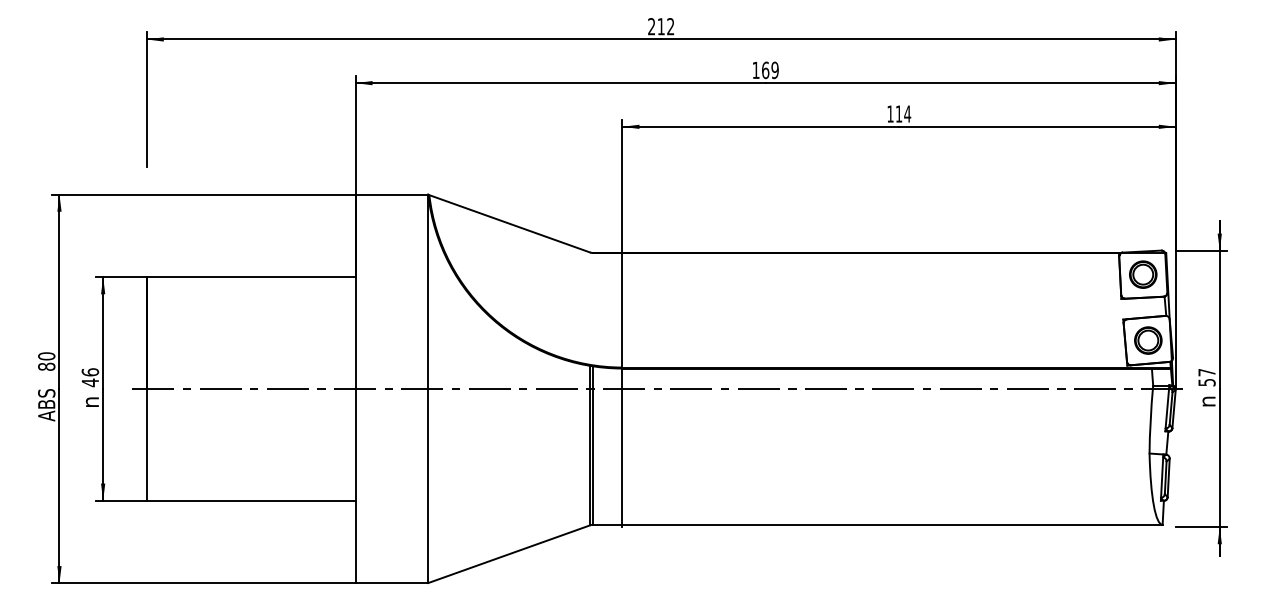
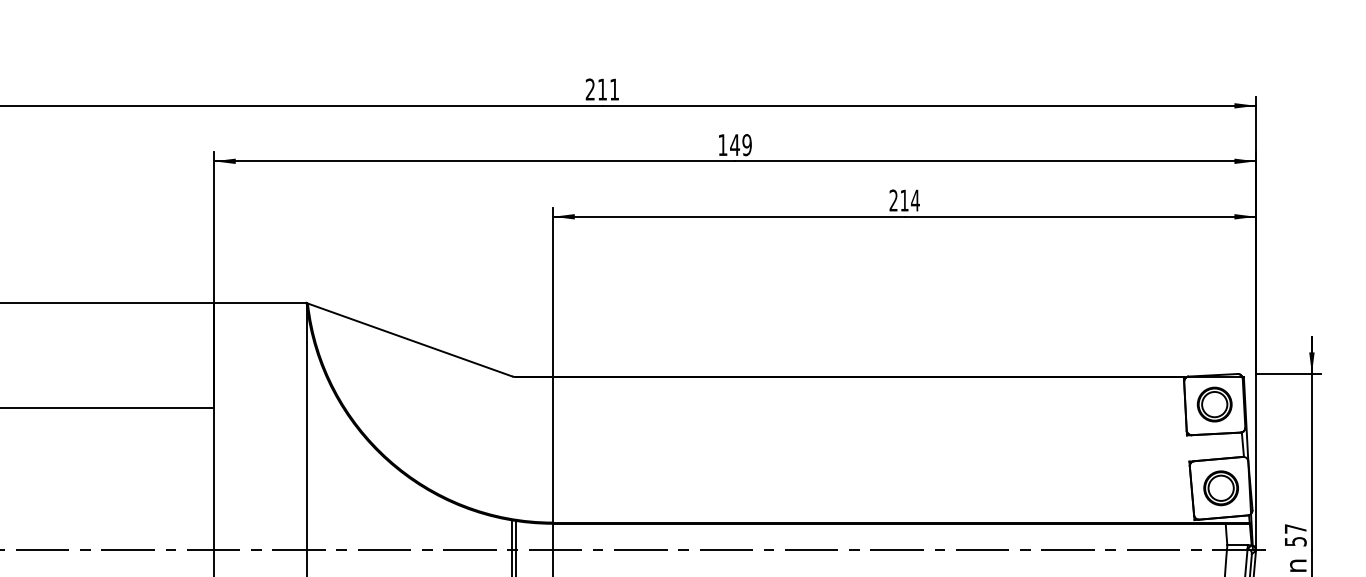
text: (670, 26) -> (614, 89), 212 -> 211
text: (765, 70) -> (734, 145), 169 -> 149
text: (890, 113) -> (893, 199), 114 -> 214

